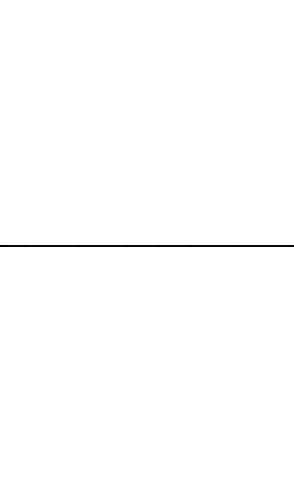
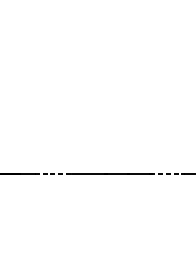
line: (53, 246) -> (54, 174), solid -> dashed
line: (213, 246) -> (167, 174), solid -> dashed

